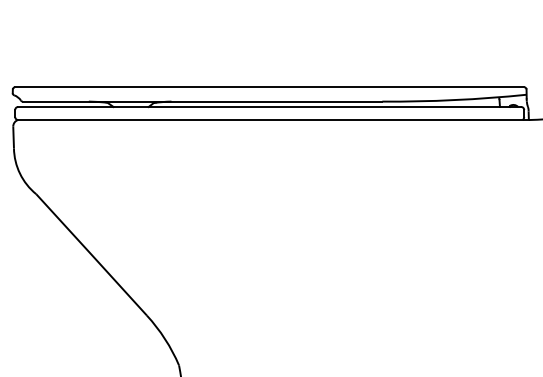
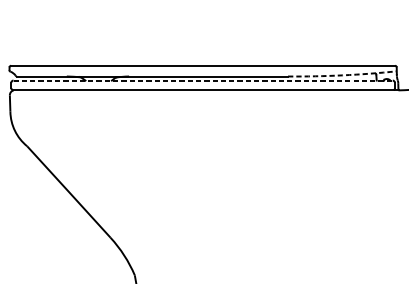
arc: (454, 100) -> (342, 75), solid -> dashed
line: (269, 107) -> (202, 80), solid -> dashed

